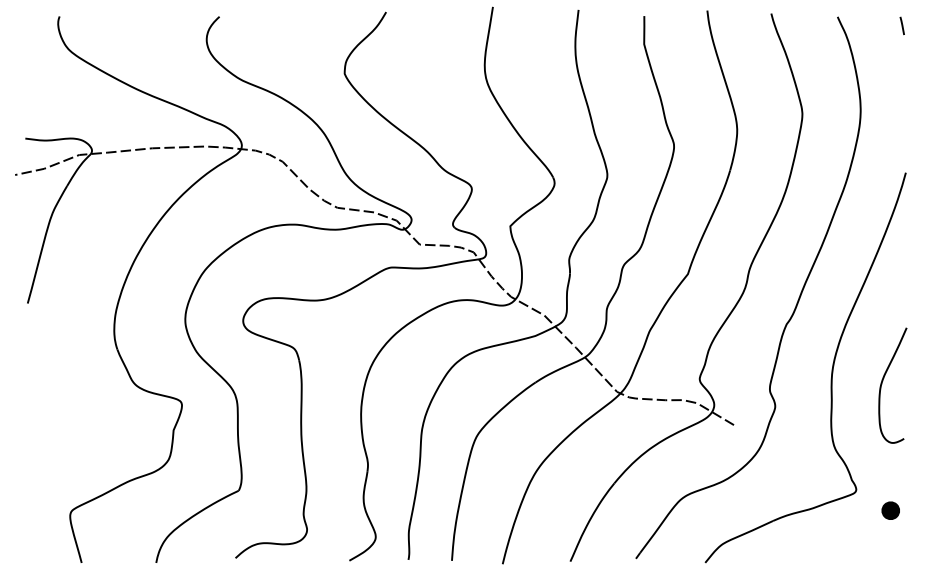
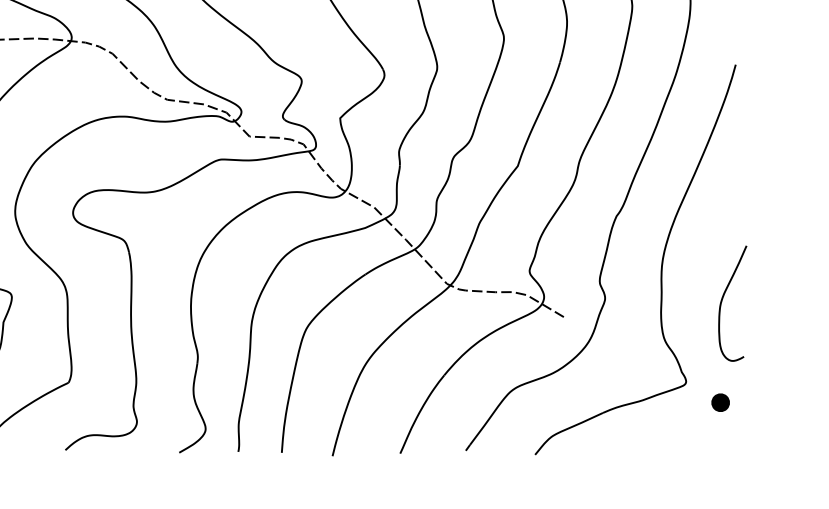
curve: (883, 381) -> (723, 299), moved

